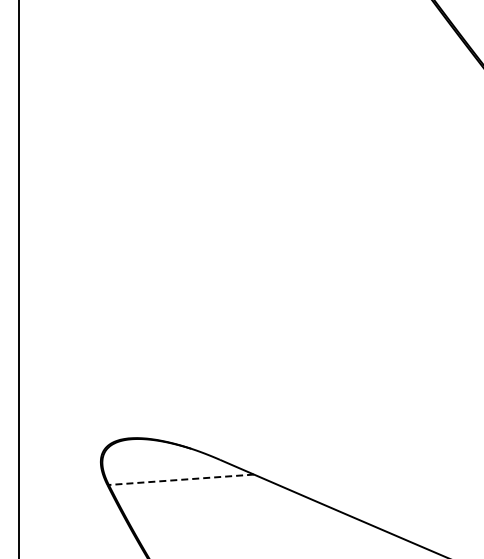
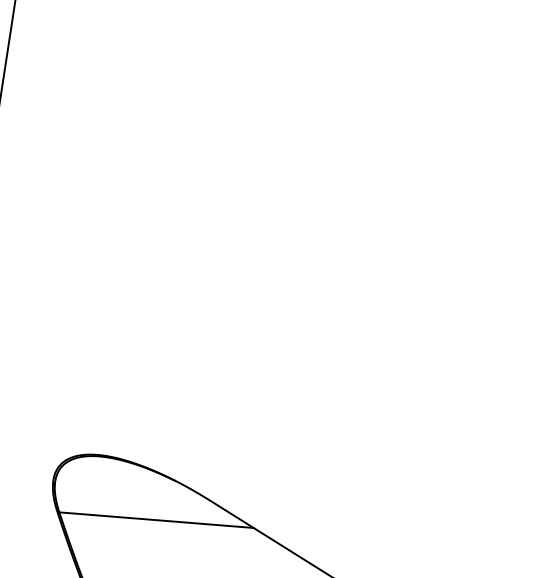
line: (181, 479) -> (156, 519), dashed -> solid

